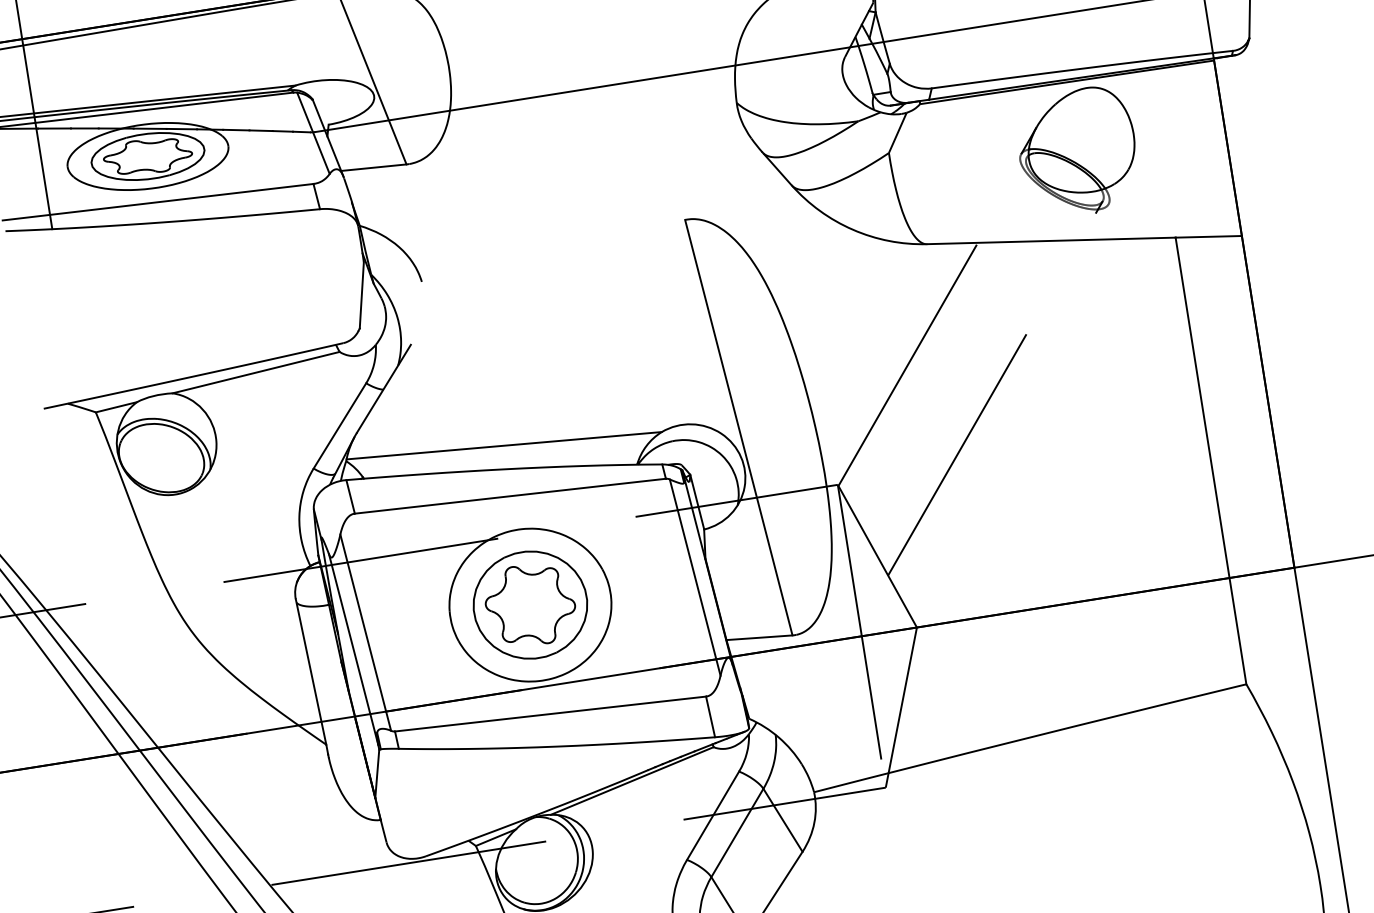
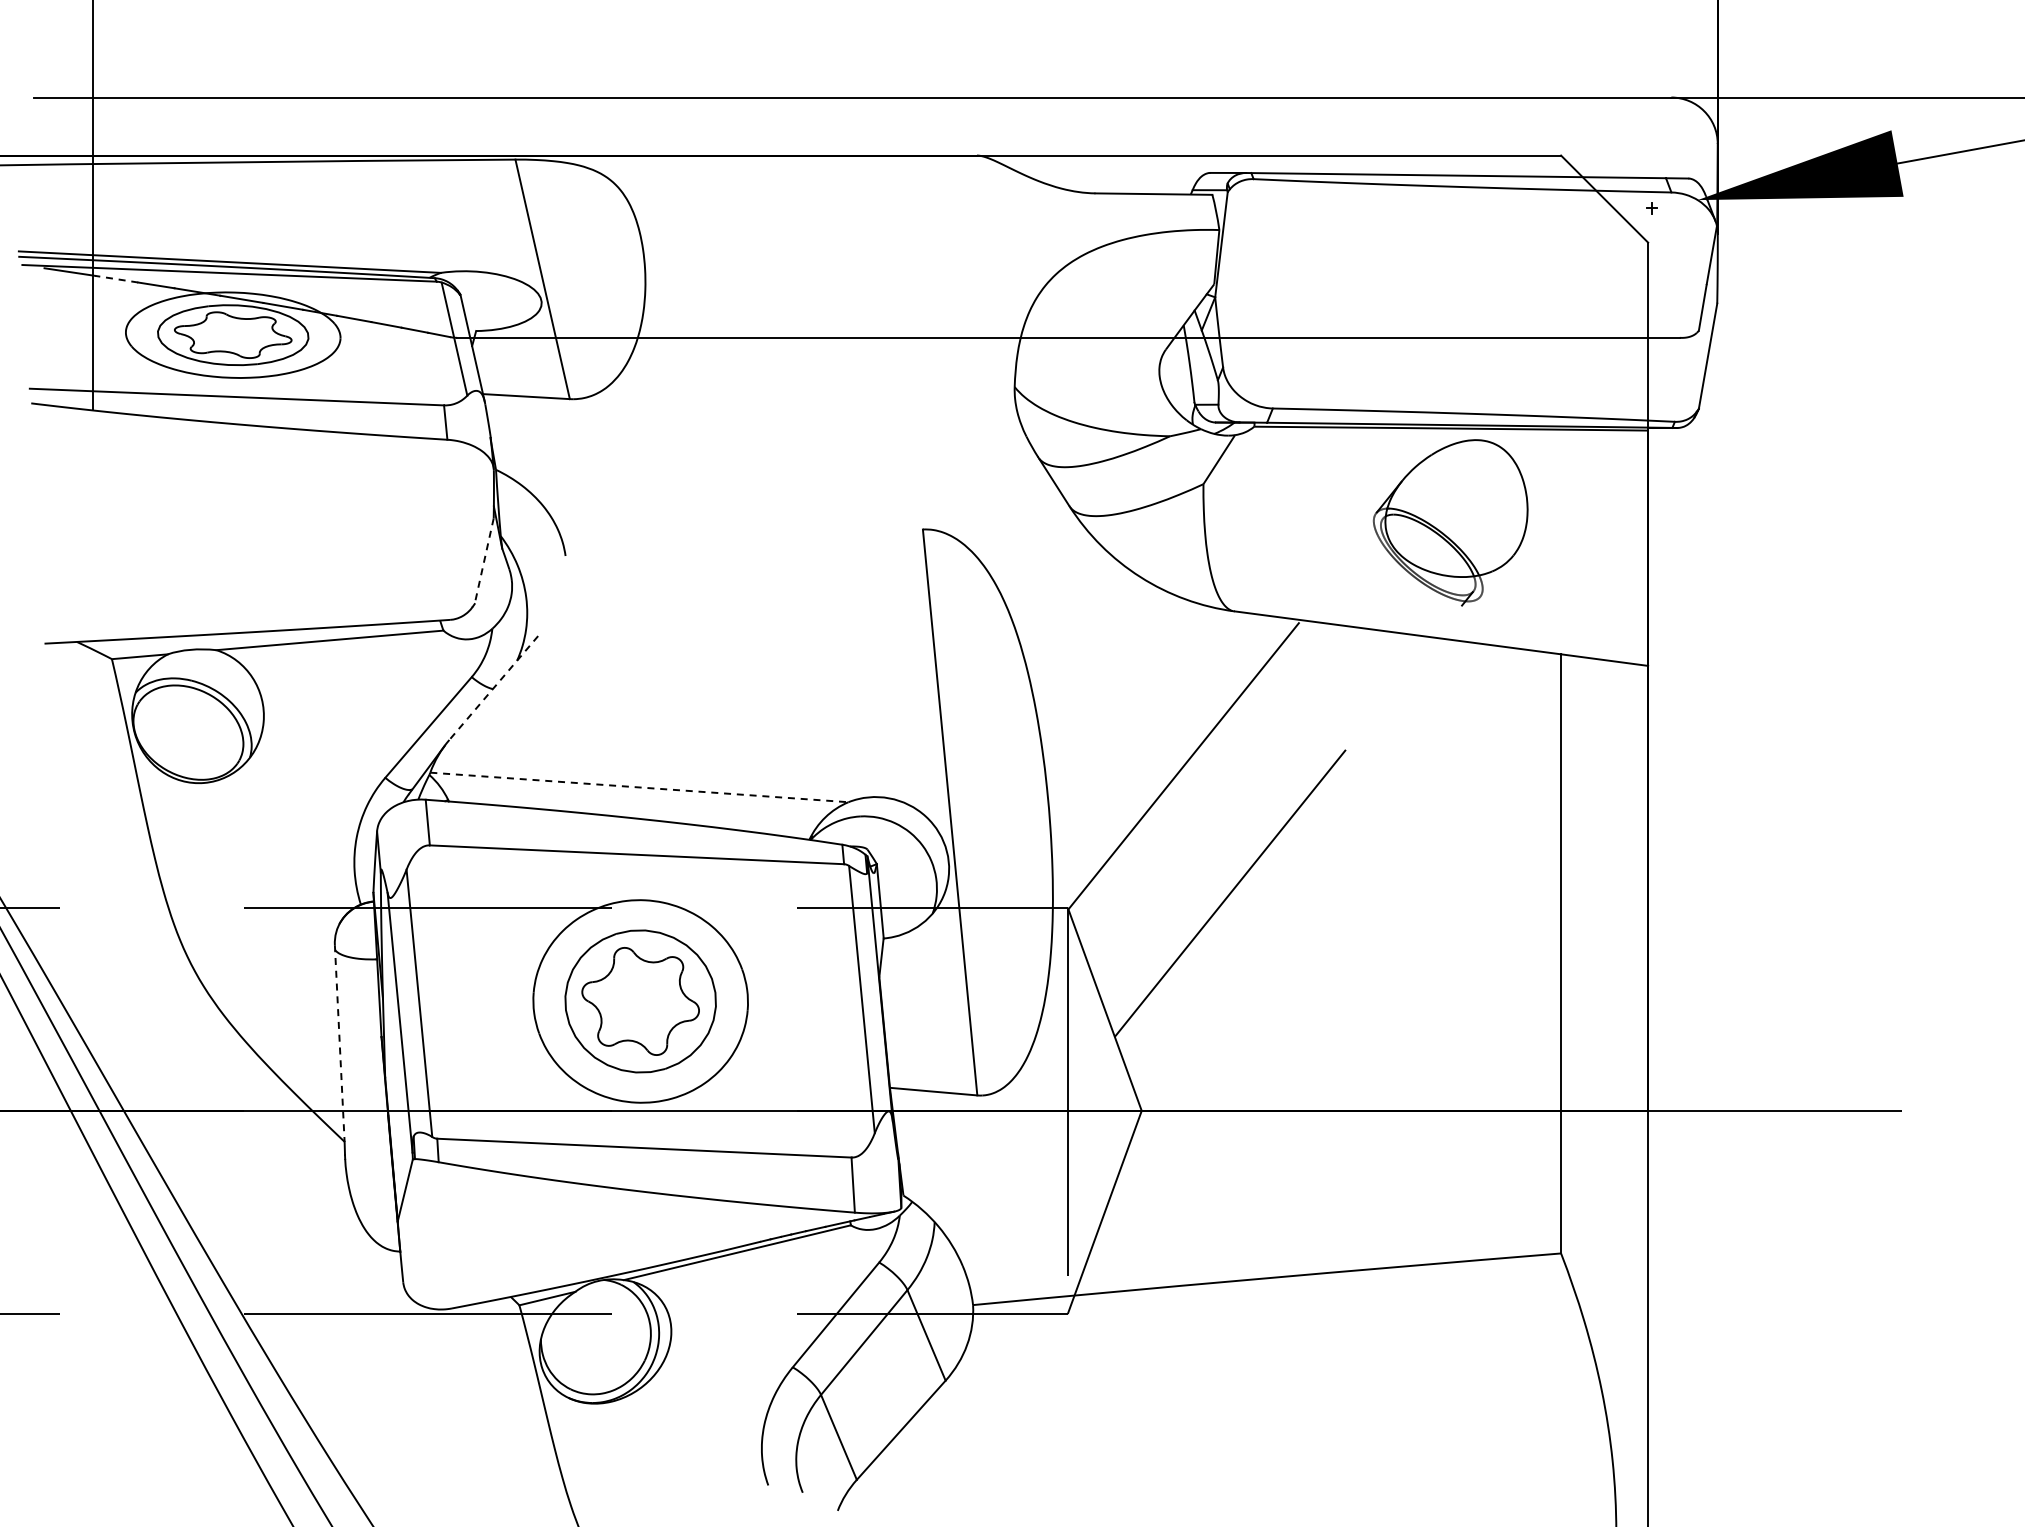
line: (54, 128) -> (116, 279), solid -> dashed
line: (362, 295) -> (484, 561), solid -> dashed
line: (383, 389) -> (493, 688), solid -> dashed
line: (504, 445) -> (639, 787), solid -> dashed
line: (311, 672) -> (339, 1044), solid -> dashed

